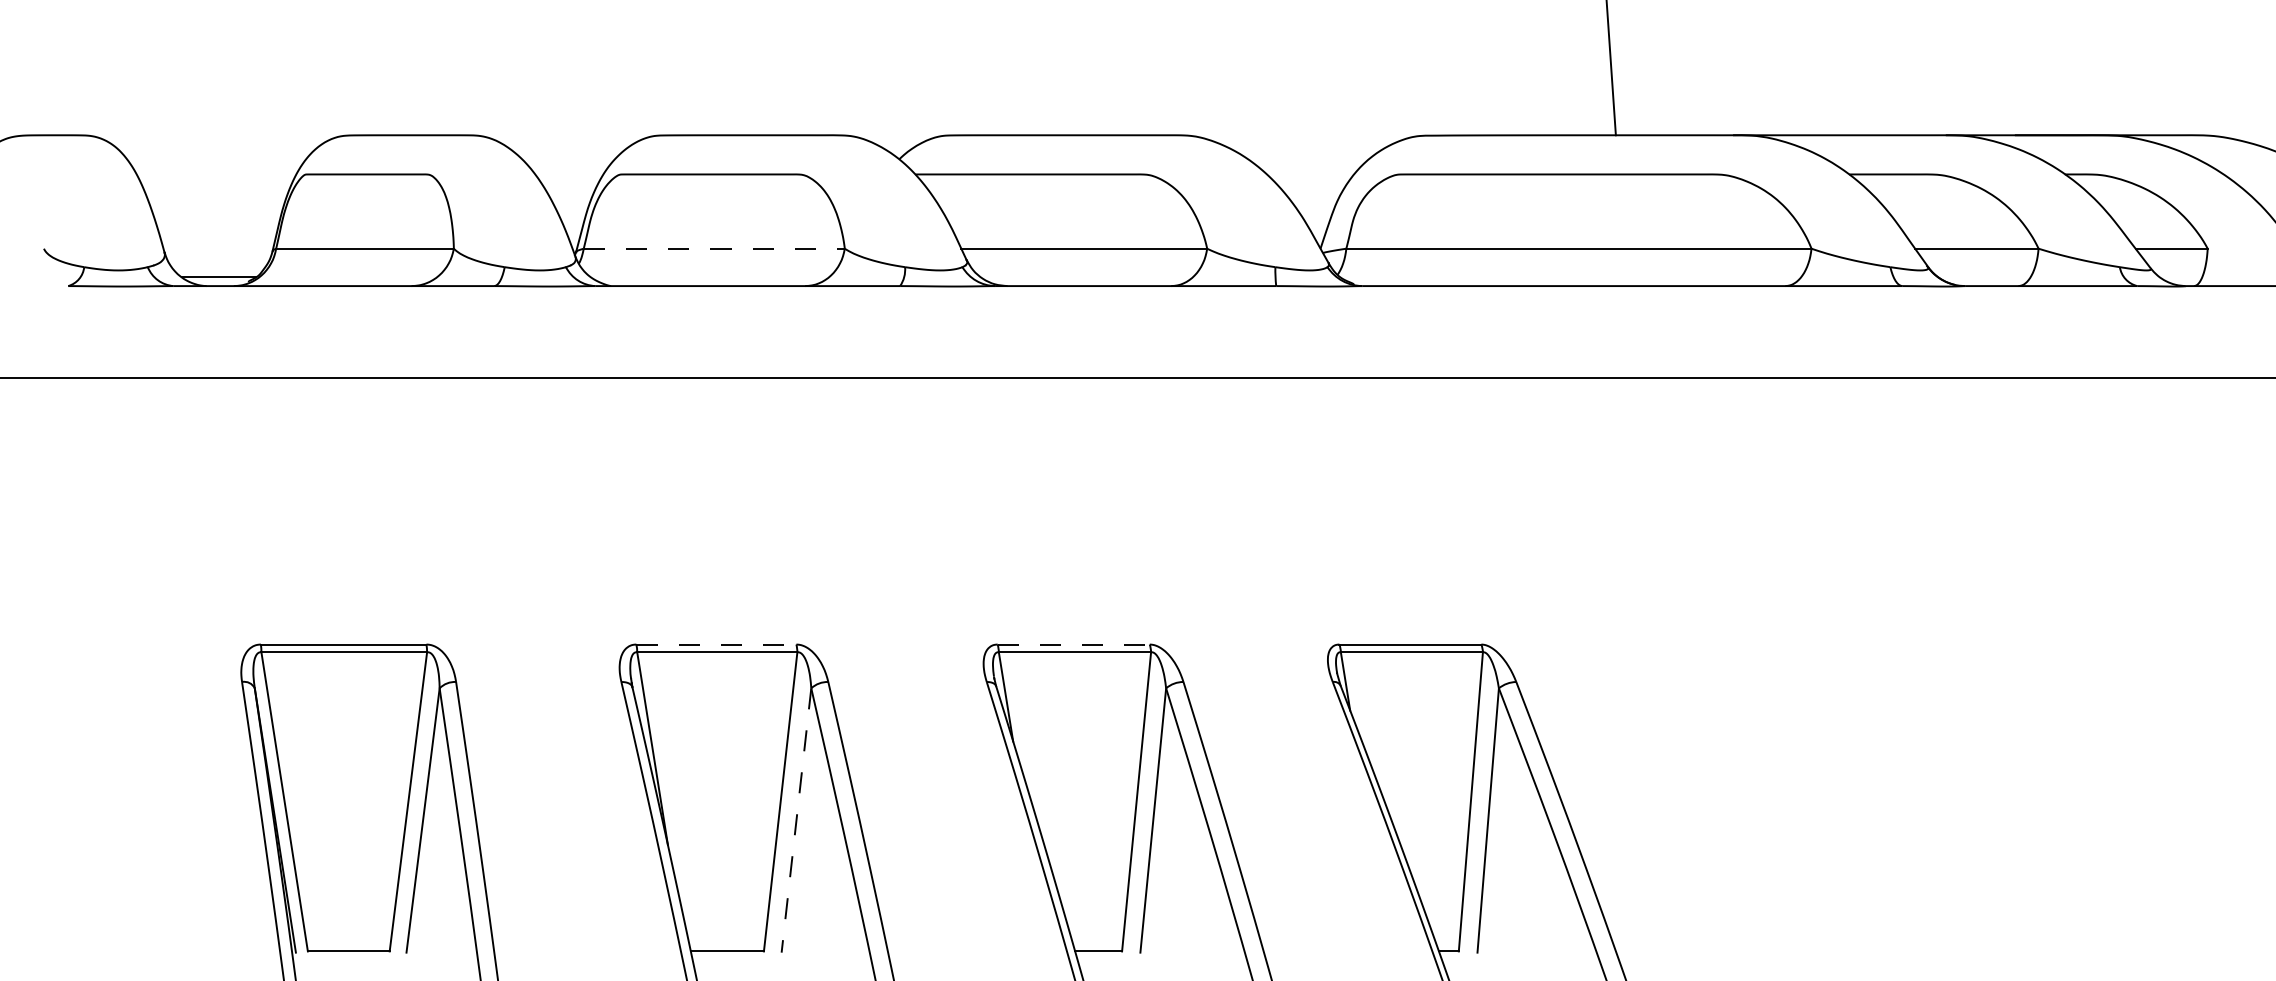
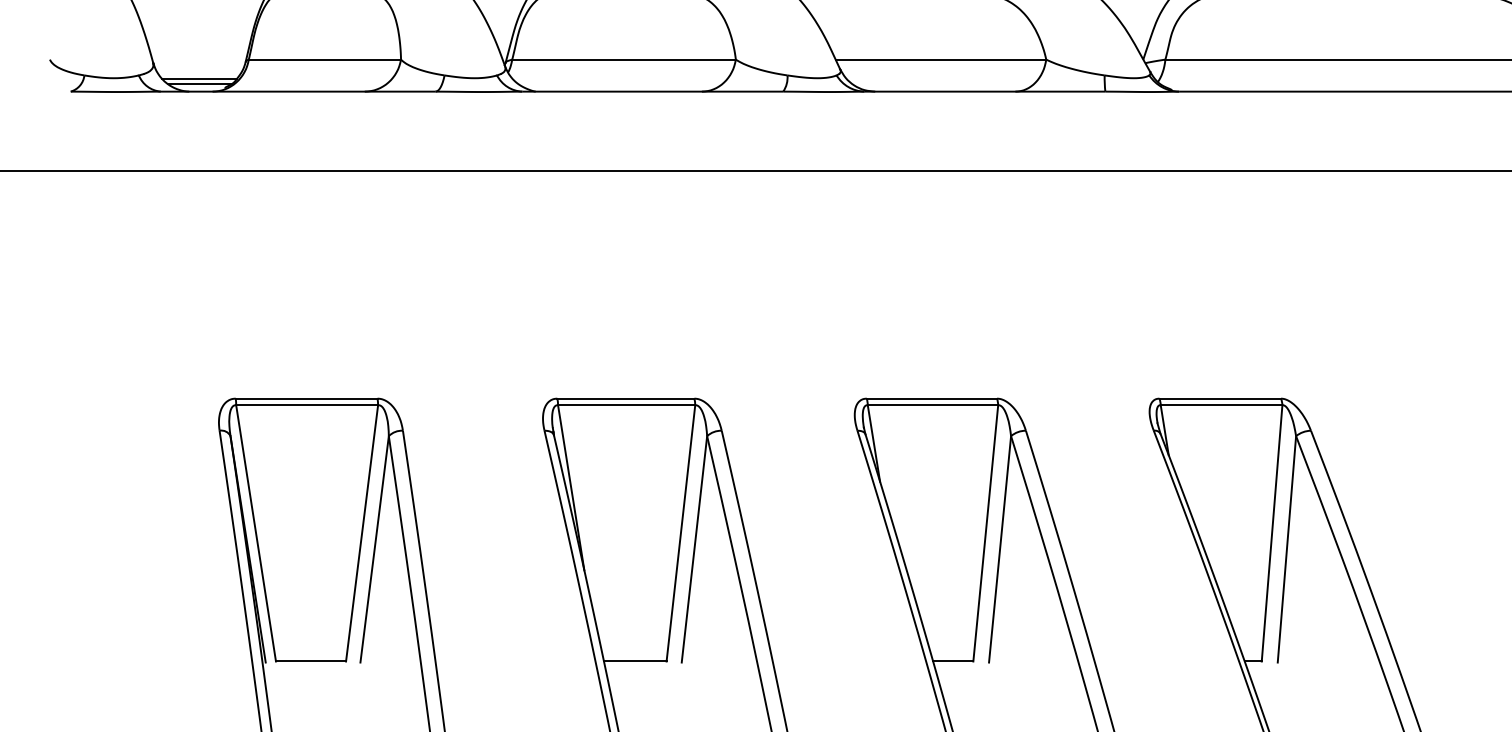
line: (714, 248) -> (624, 59), dashed -> solid
line: (218, 271) -> (199, 79), added
line: (716, 644) -> (625, 398), dashed -> solid
line: (1074, 644) -> (932, 398), dashed -> solid
line: (796, 820) -> (694, 549), dashed -> solid

